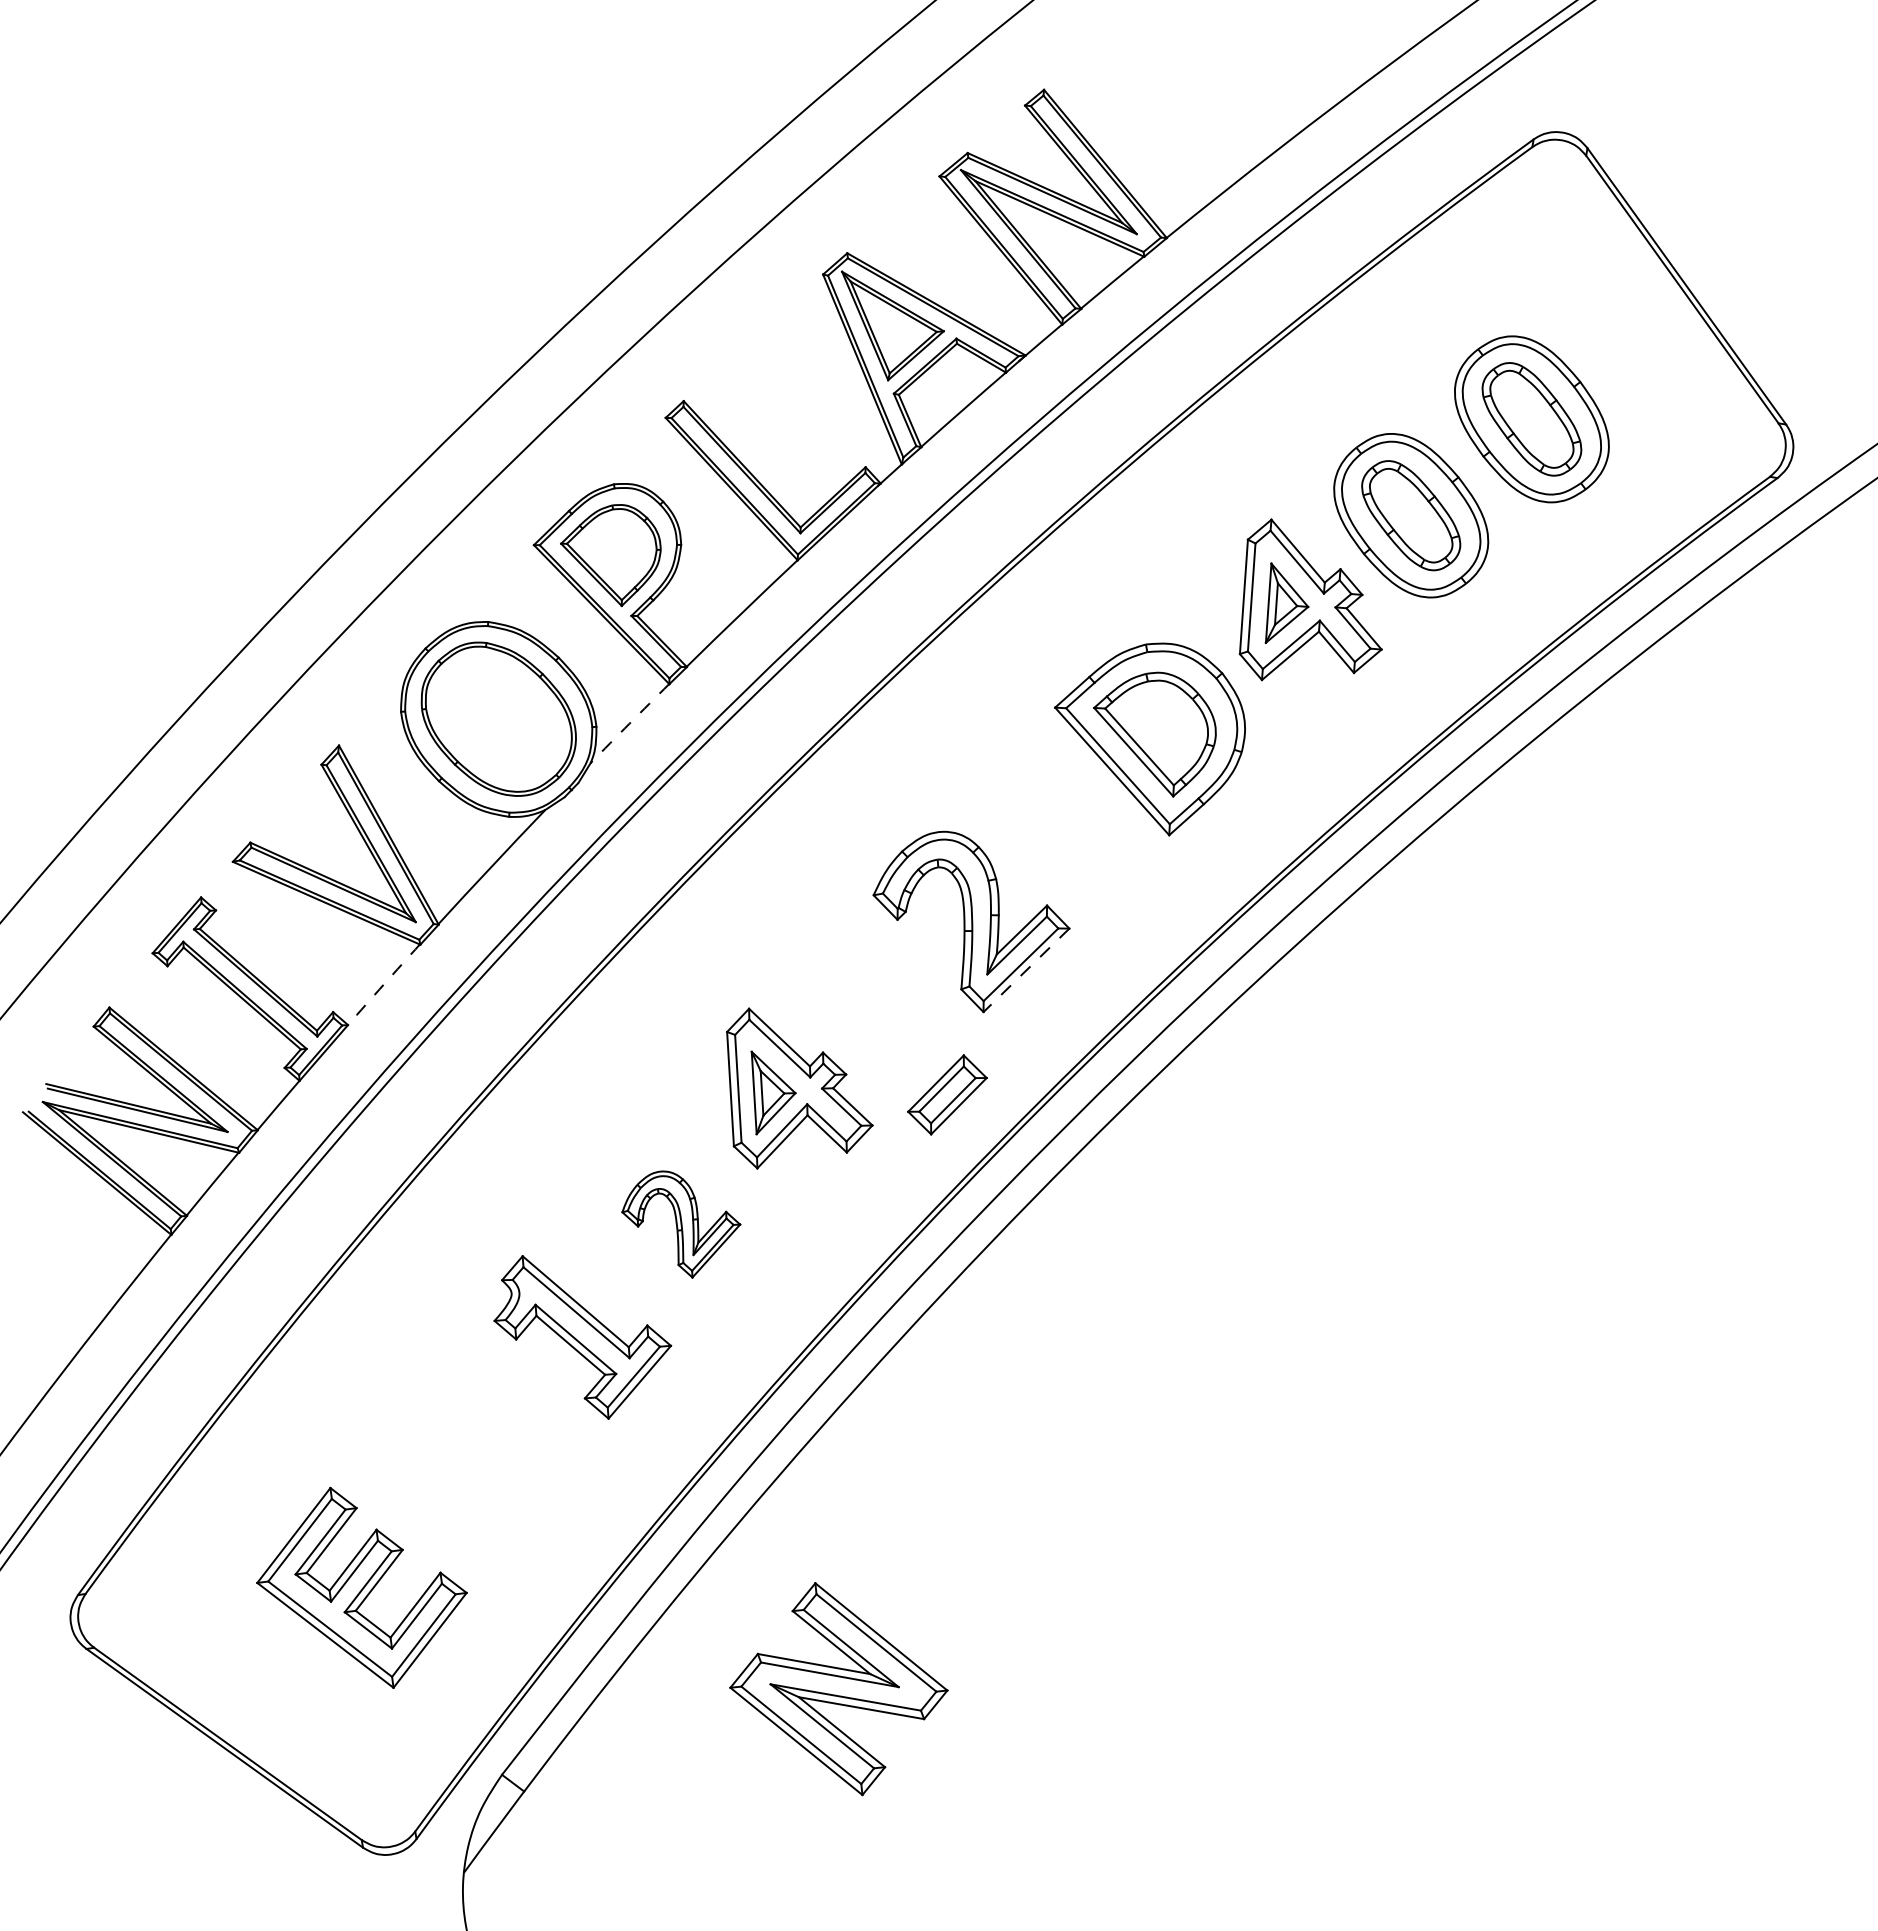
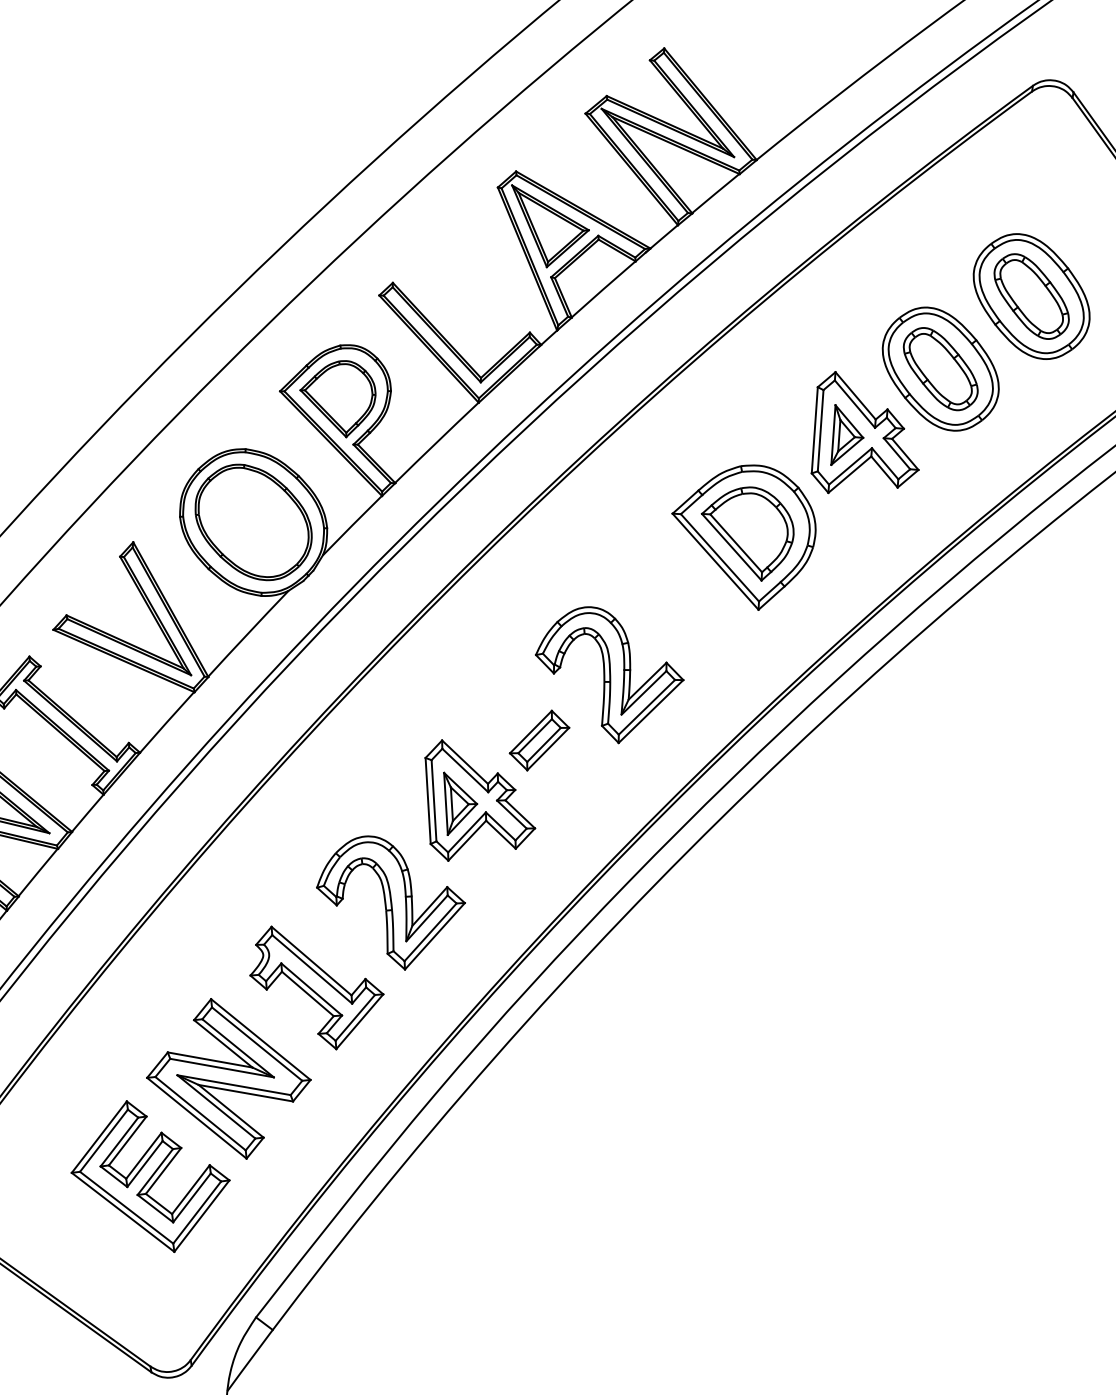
arc: (629, 723) -> (352, 525), dashed -> solid
line: (1026, 970) -> (651, 711), dashed -> solid
arc: (383, 984) -> (166, 722), dashed -> solid
part: (947, 1094) -> (539, 740), moved
part: (681, 1224) -> (391, 902), size x1.67
part: (838, 1689) -> (228, 1079), moved

